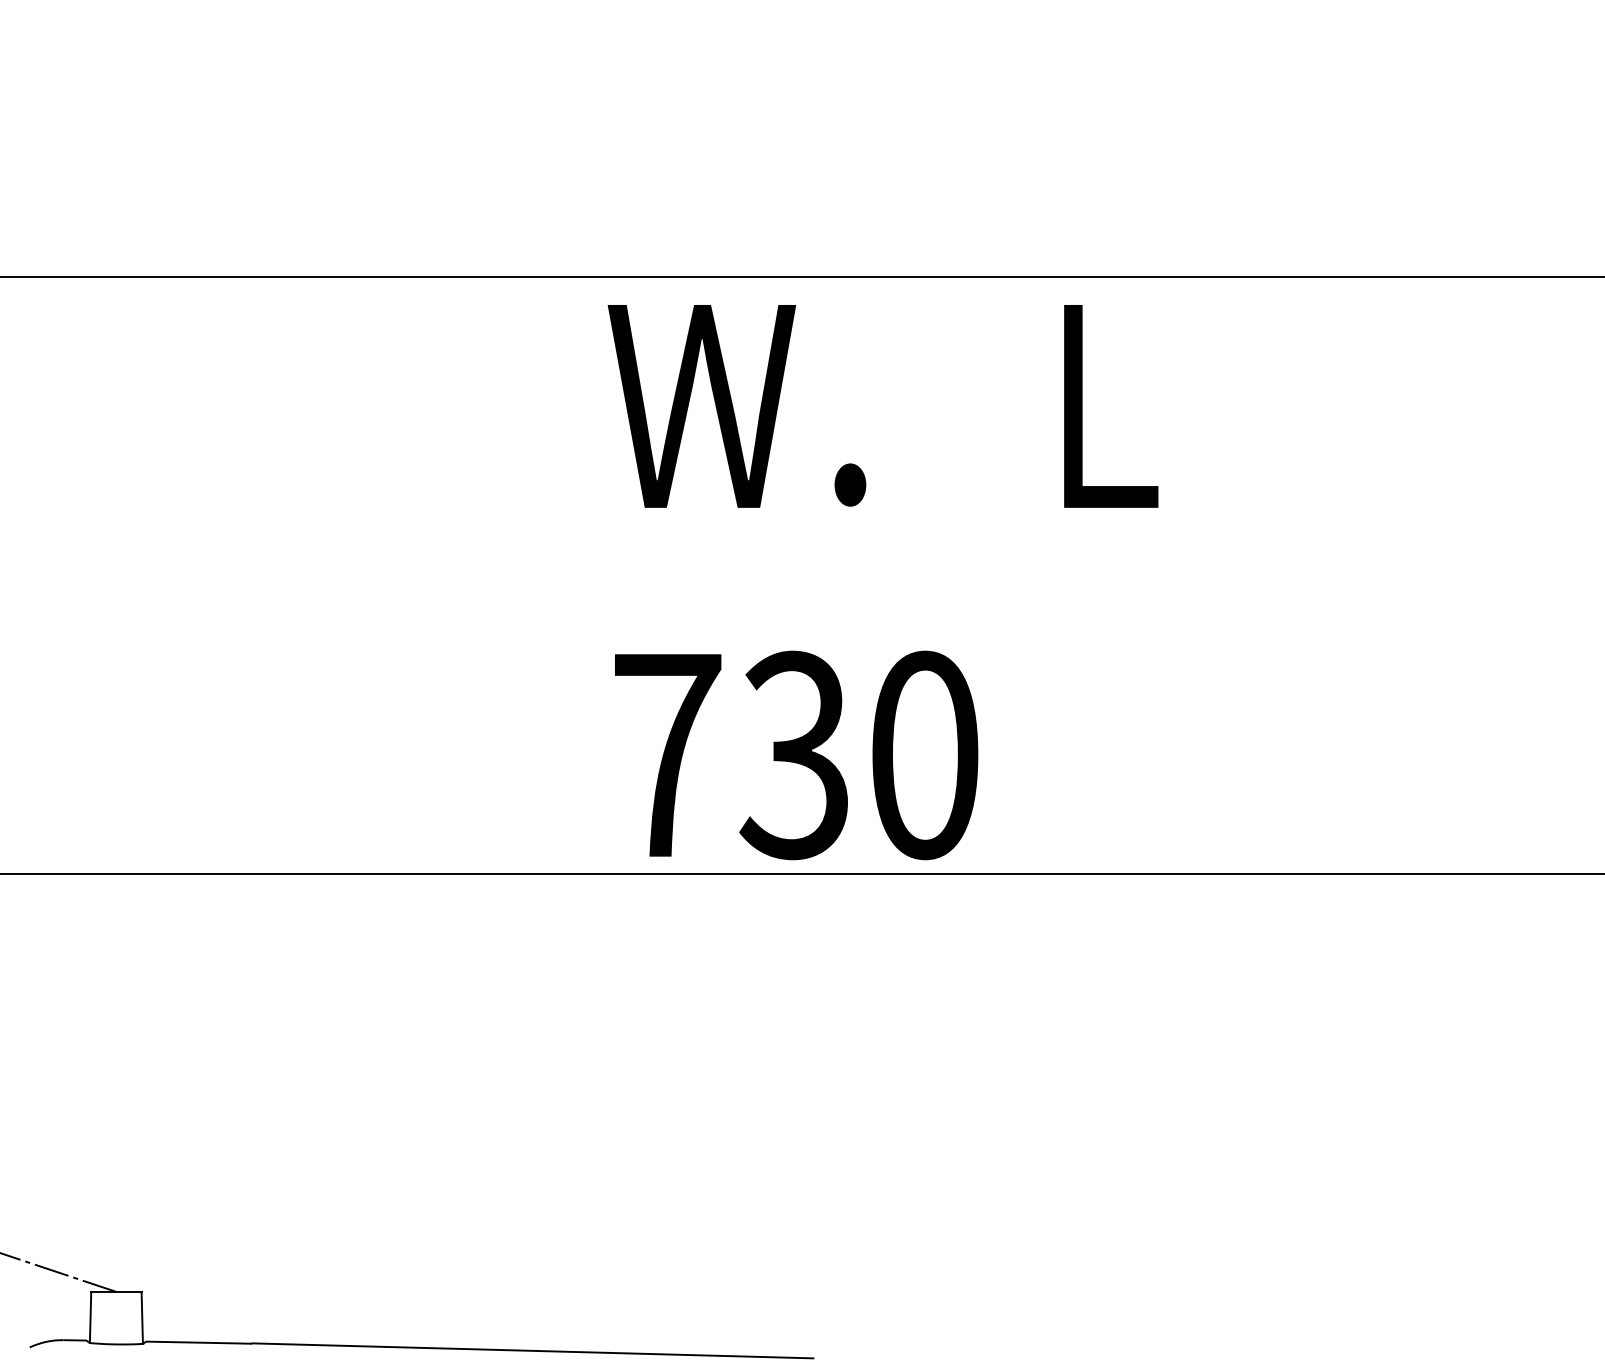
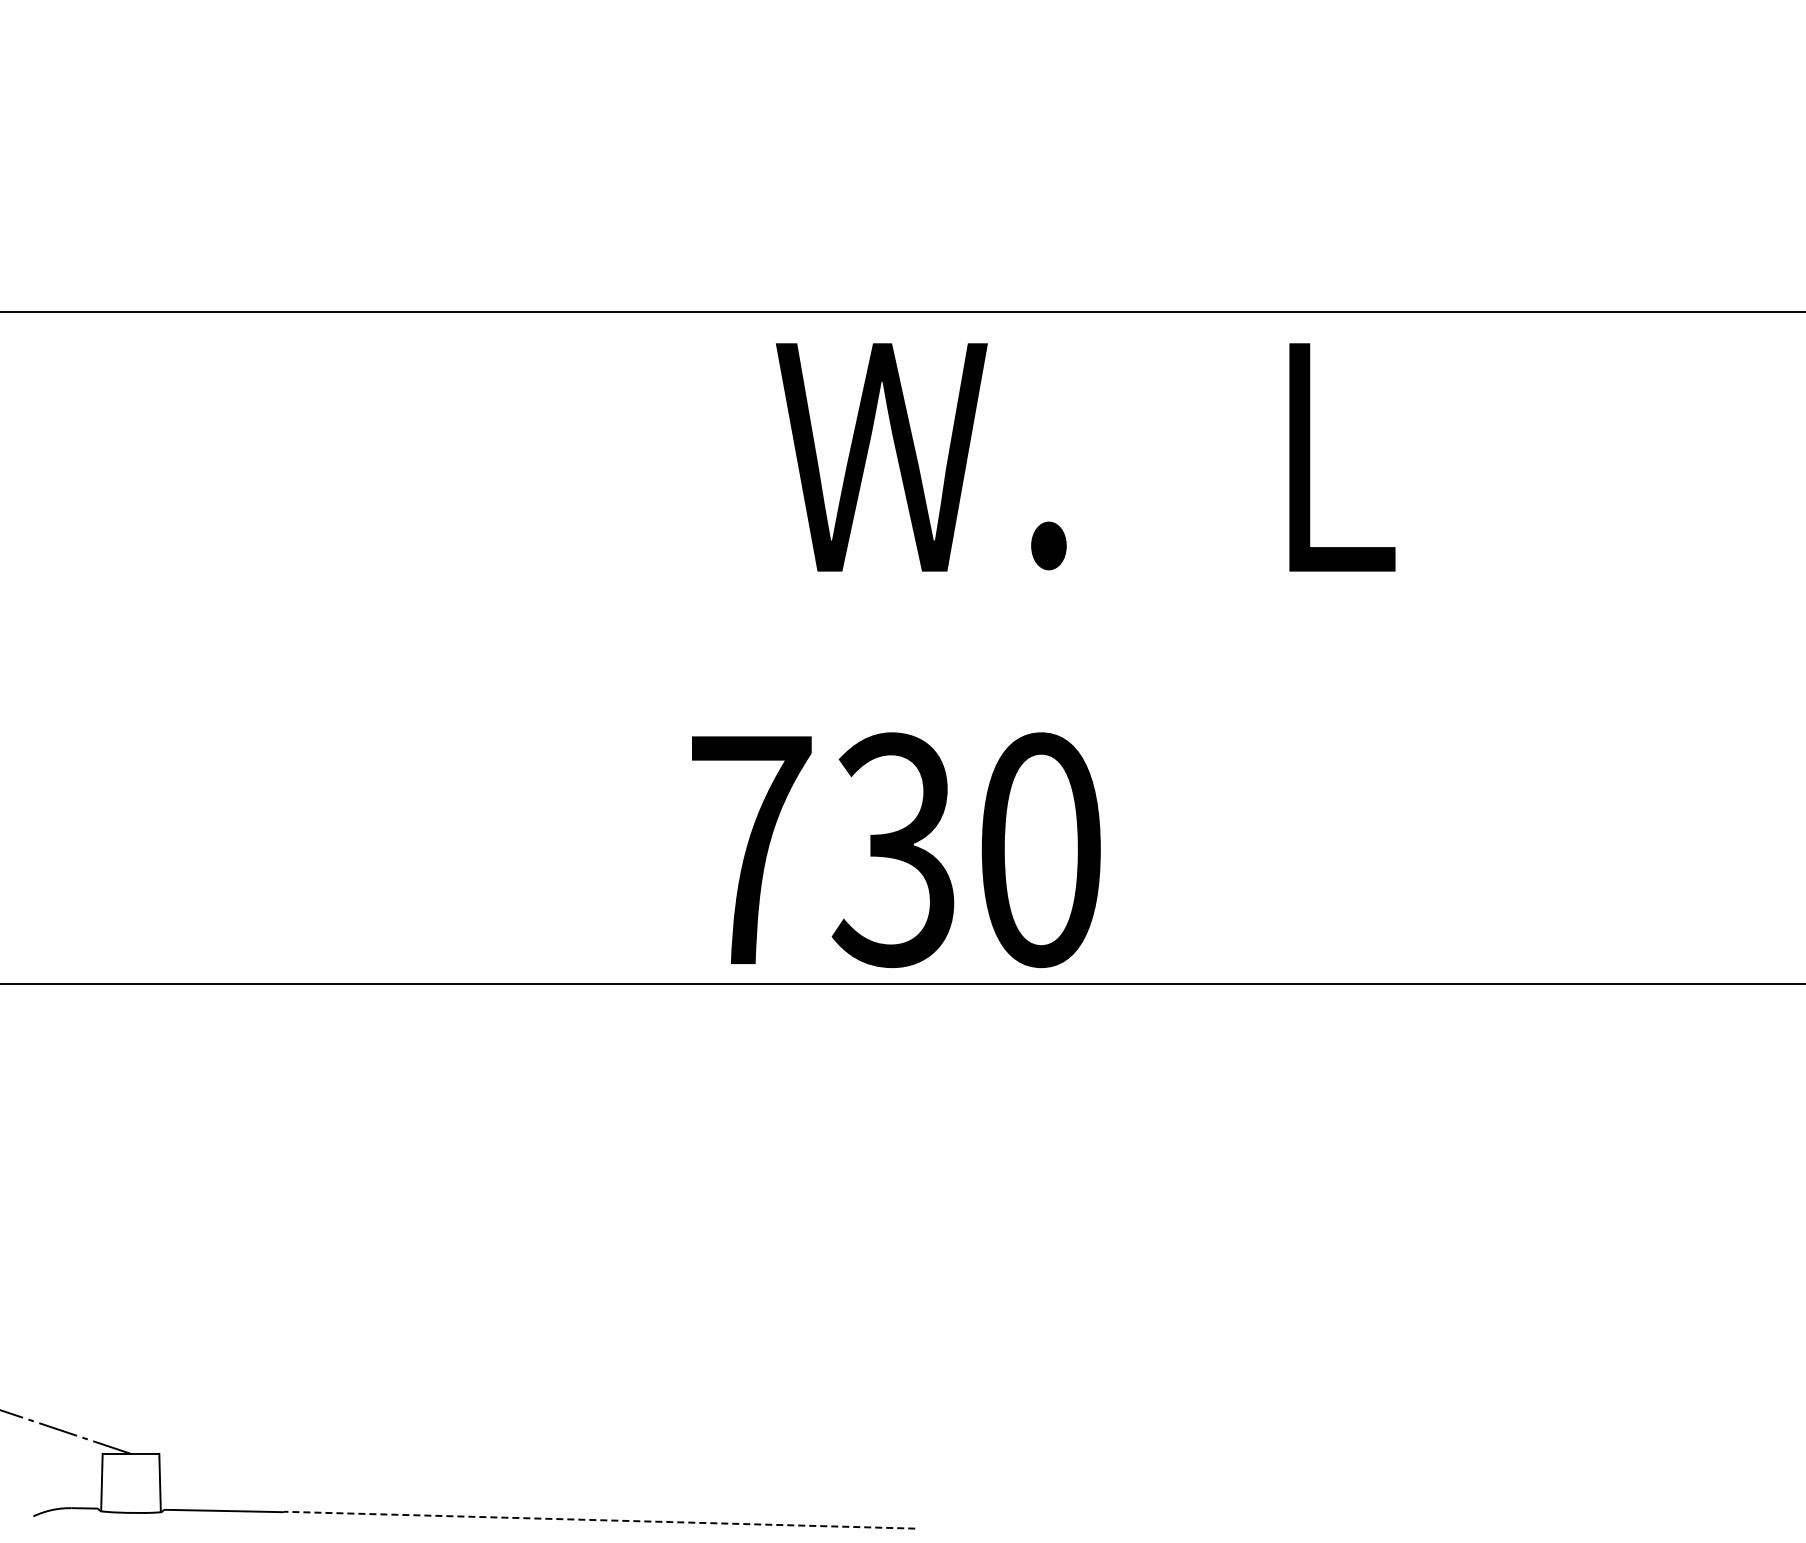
text: (882, 406) -> (1085, 457), moved
line: (532, 1351) -> (599, 1520), solid -> dashed

